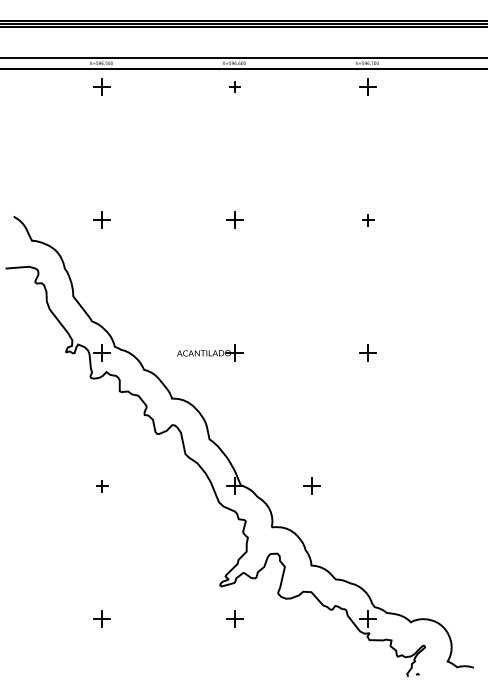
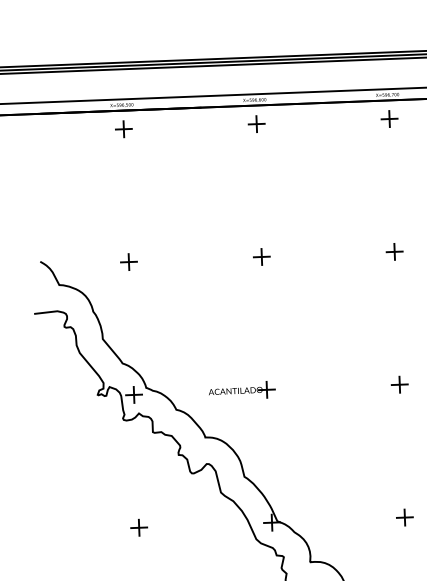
part: (234, 86) -> (255, 123), size x1.67
part: (367, 219) -> (393, 251), size x1.43
part: (101, 485) -> (138, 527), size x1.43
part: (311, 485) -> (404, 516), moved

